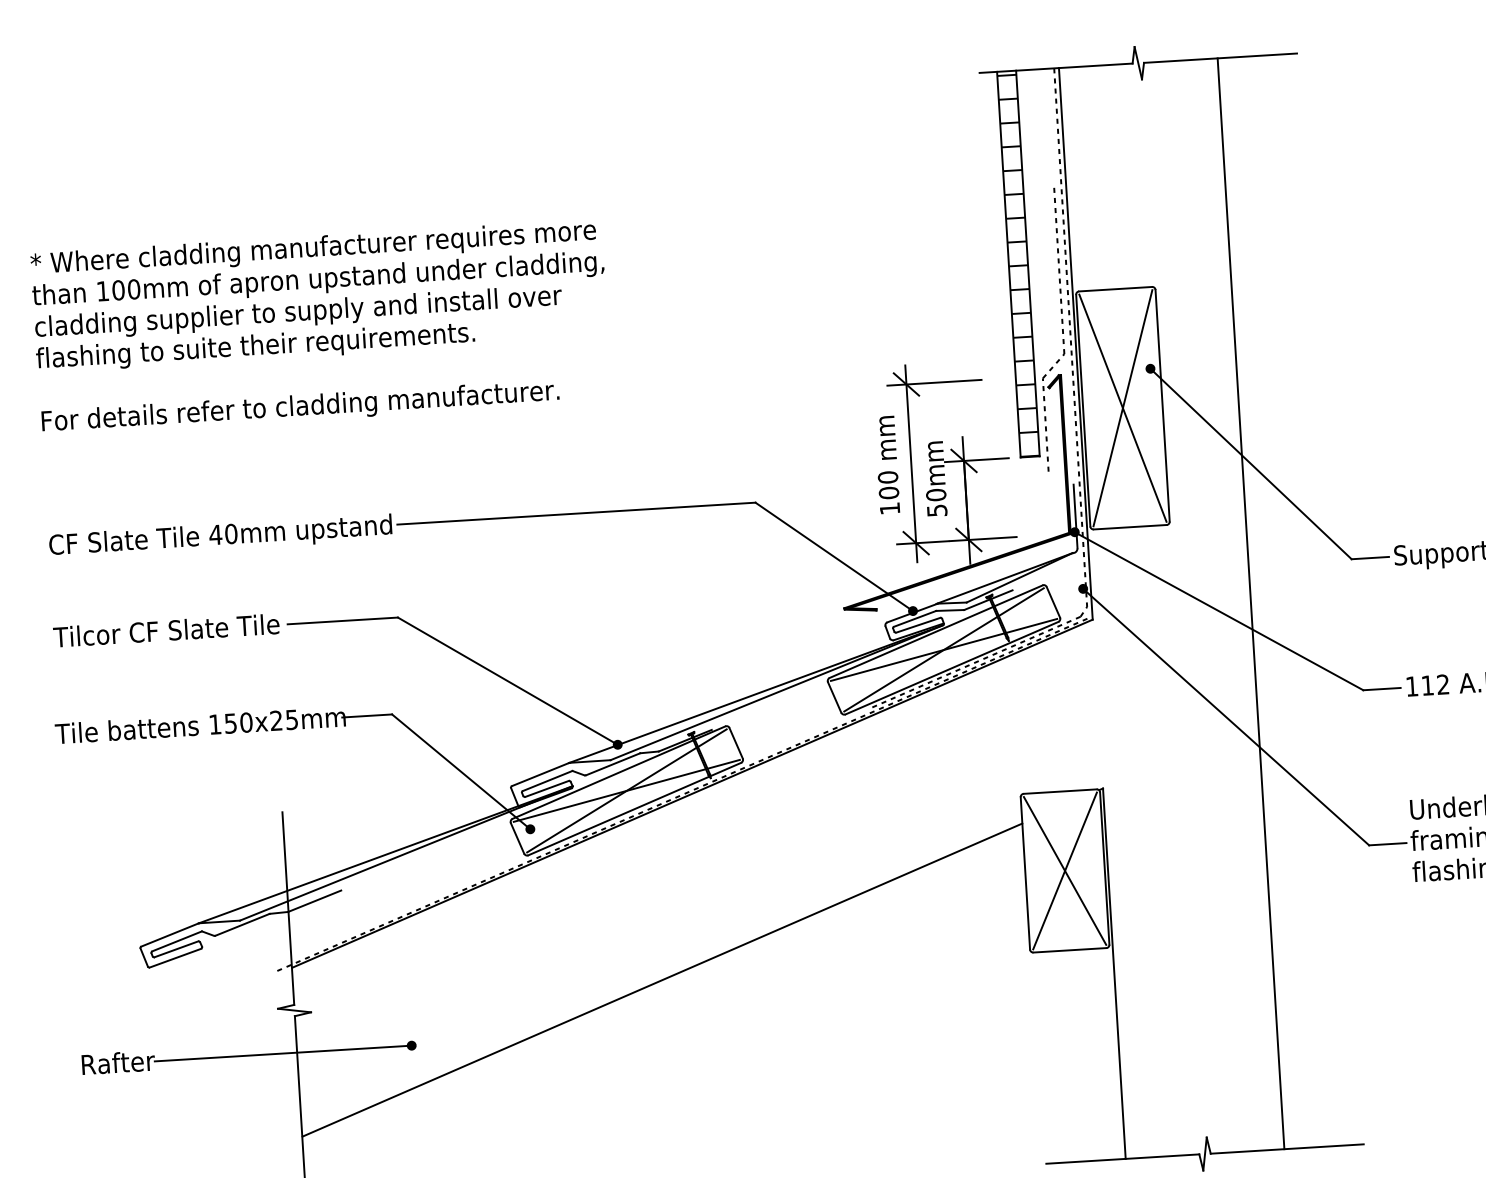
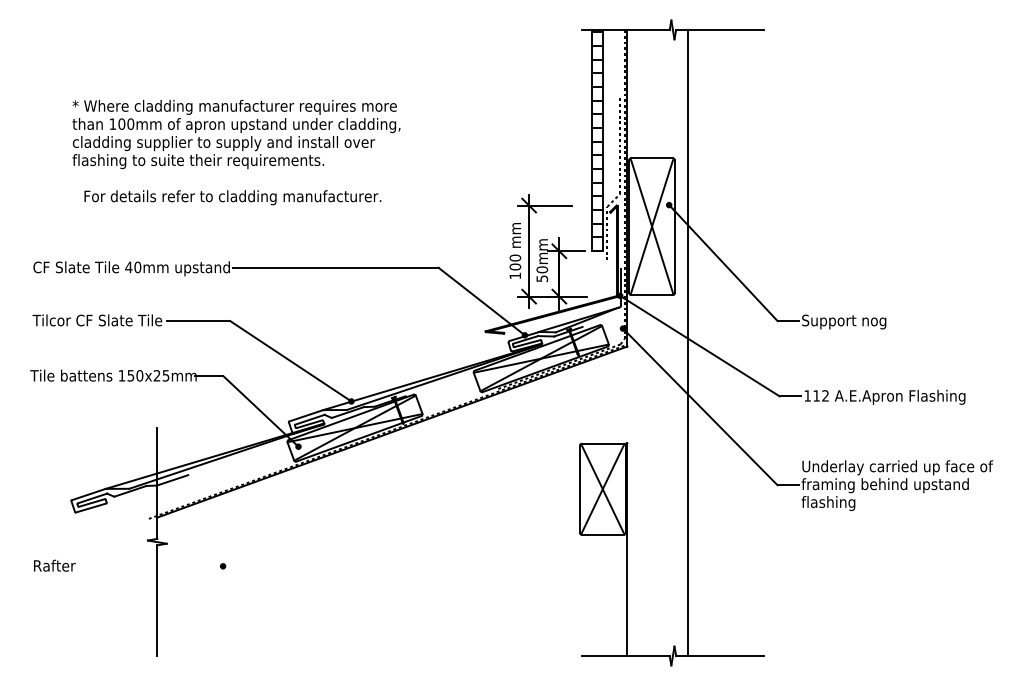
text: (319, 296) -> (236, 134), moved
text: (299, 407) -> (232, 197), moved
line: (1251, 602) -> (688, 342), moved
line: (661, 979) -> (368, 537), removed
line: (283, 1053) -> (149, 566), removed

